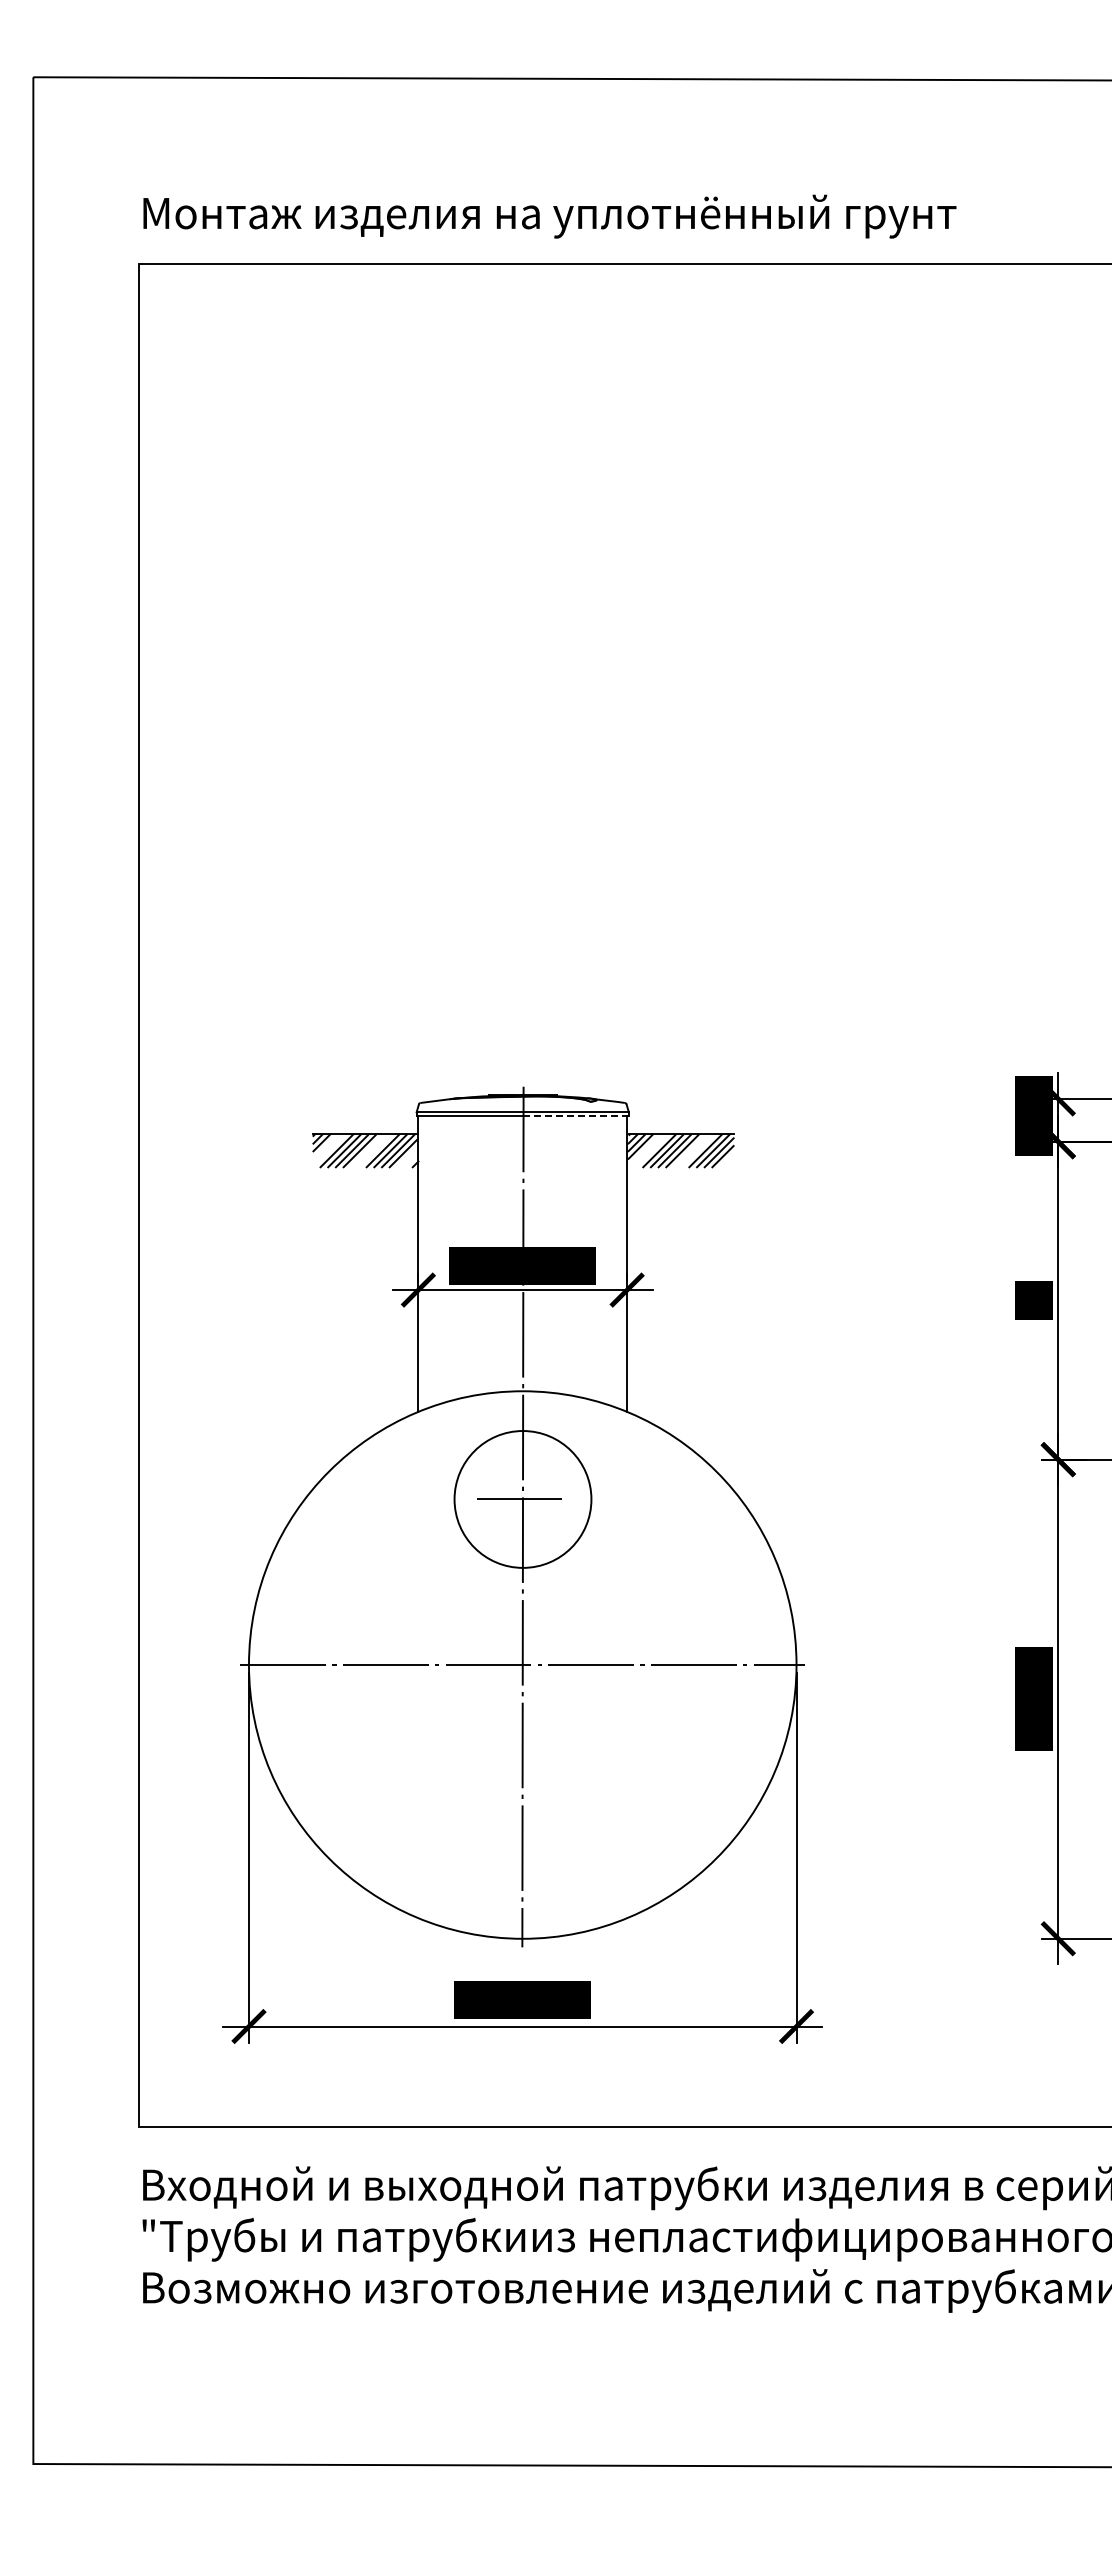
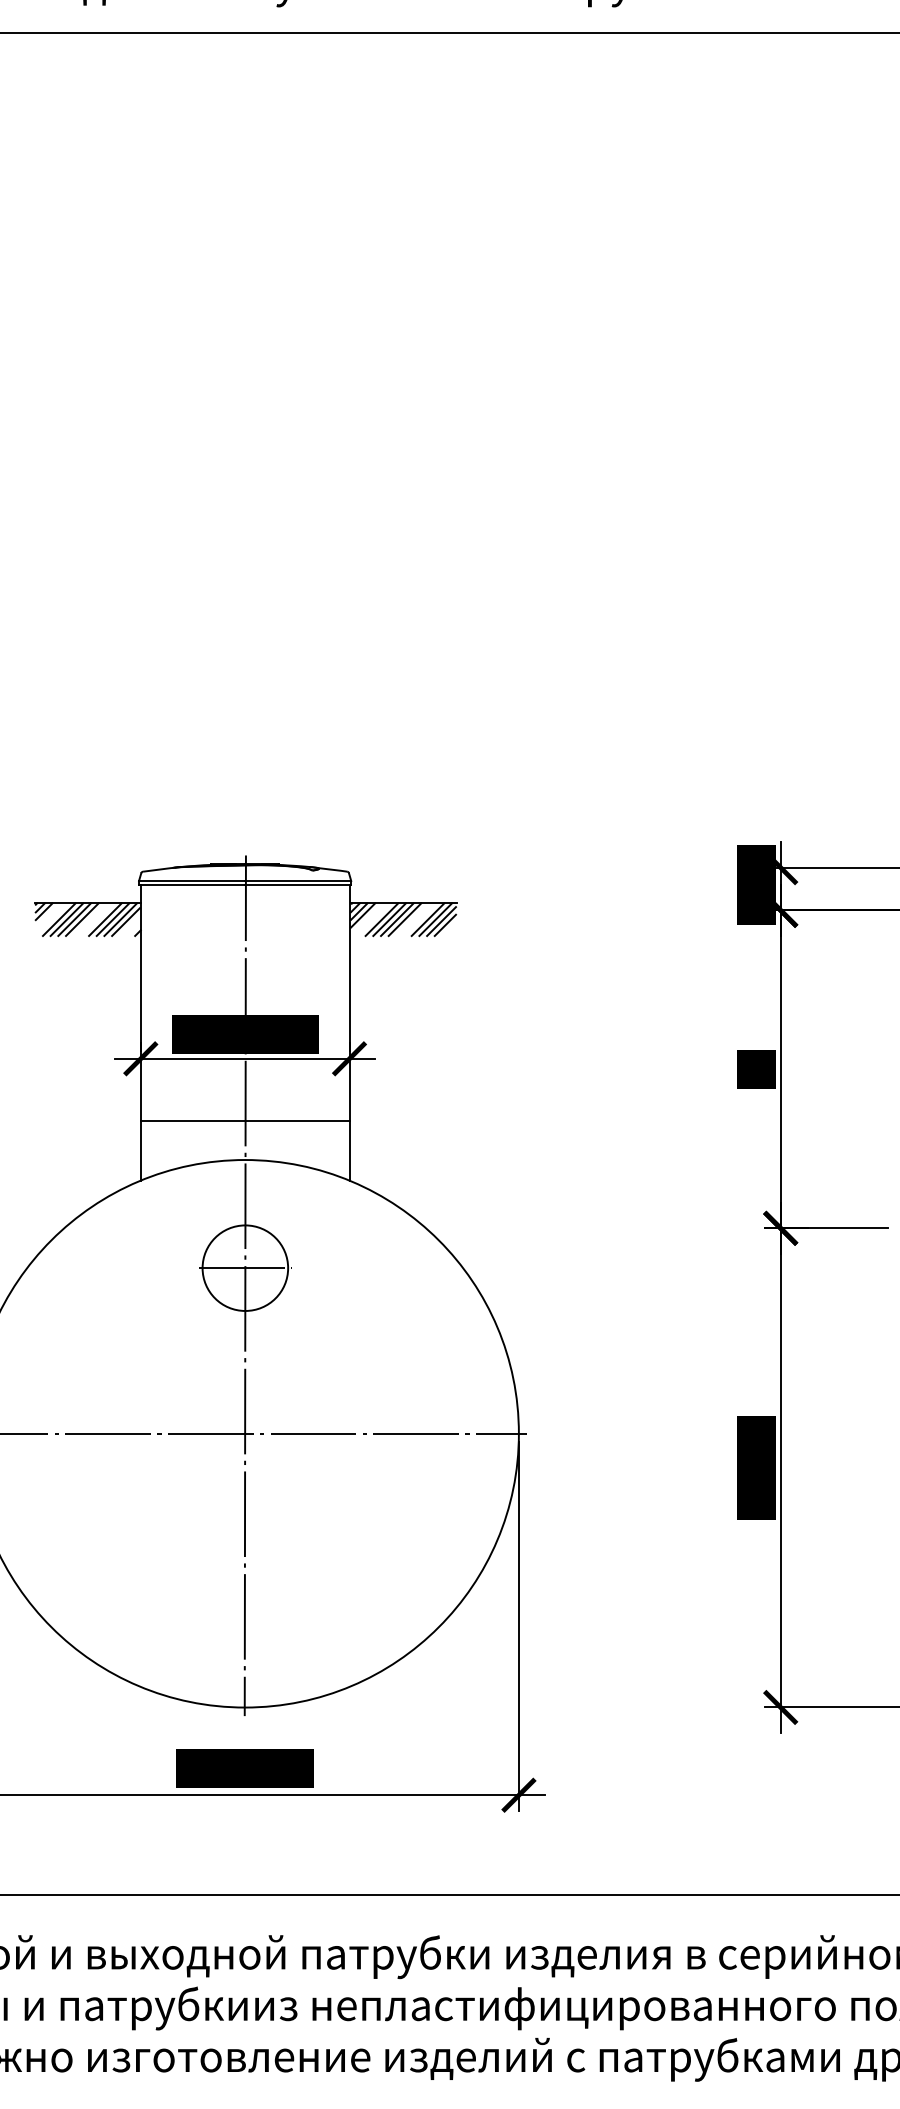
line: (575, 1116) -> (297, 885), dashed -> solid
line: (522, 1351) -> (244, 1120), added
circle: (522, 1499) -> (244, 1268), size x0.62

